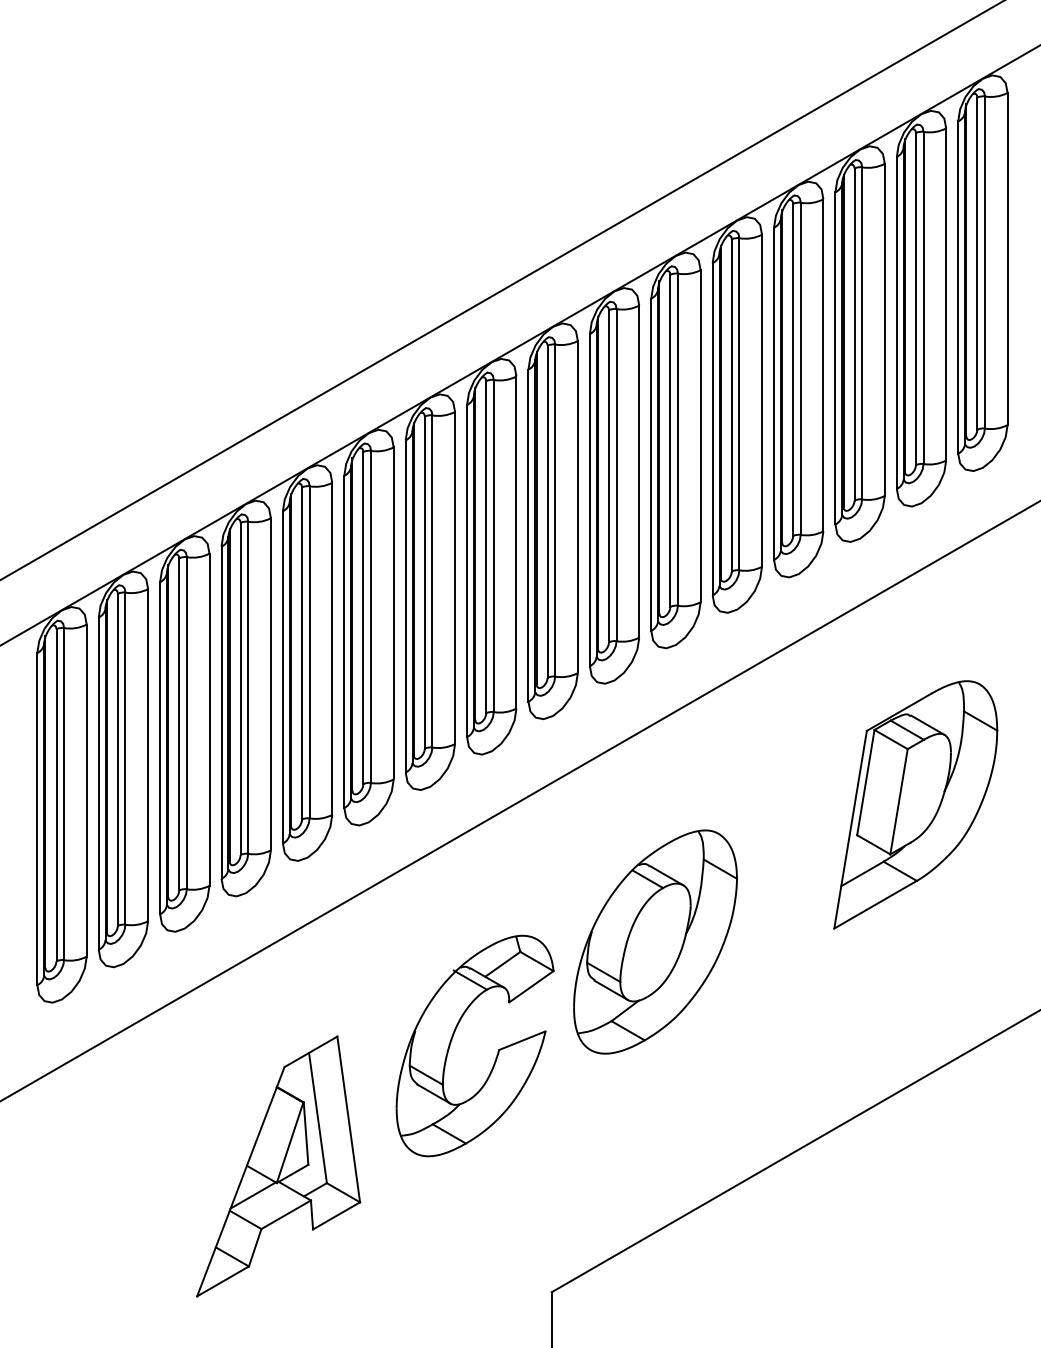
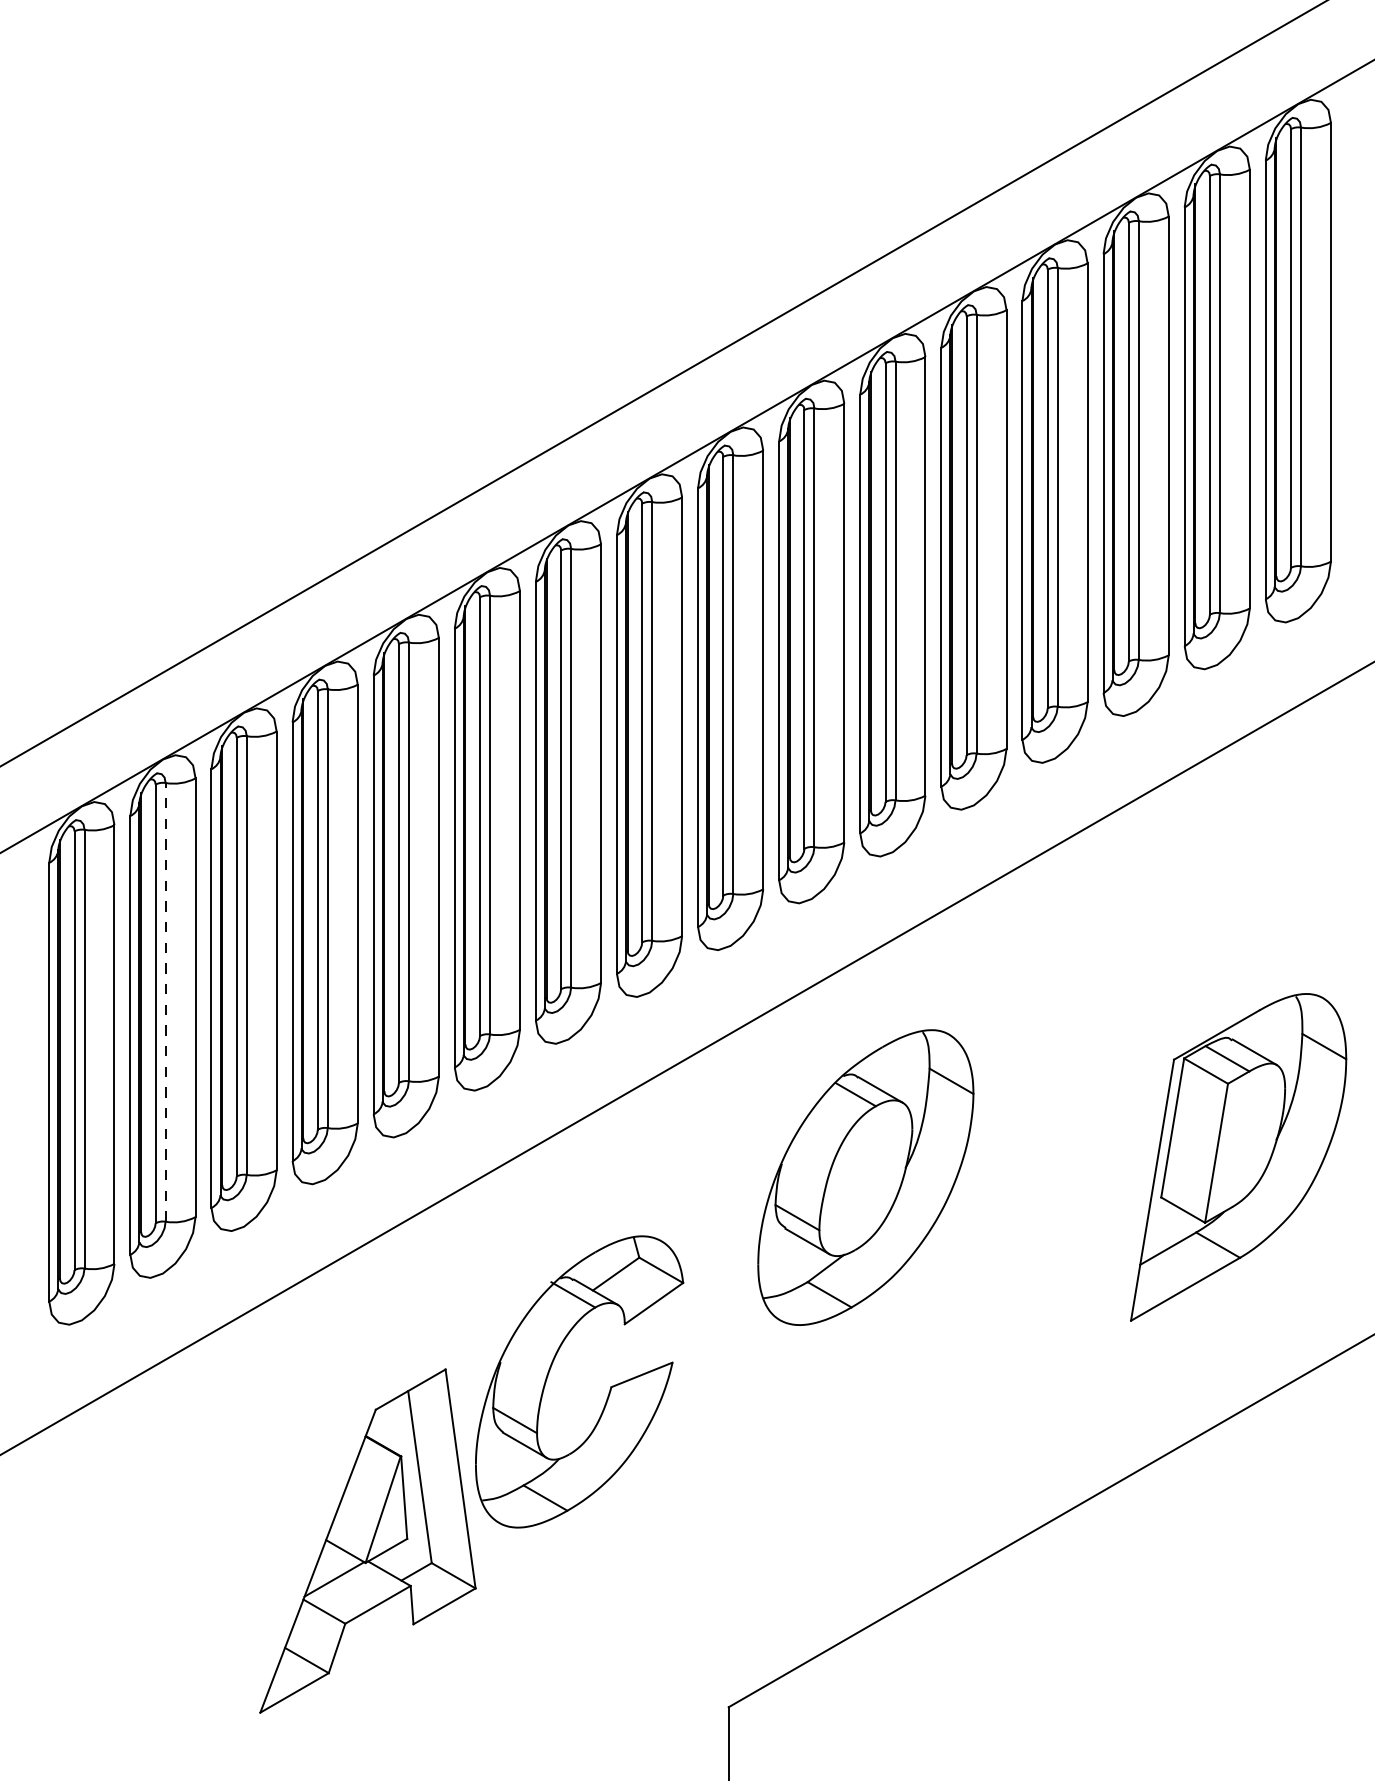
line: (125, 758) -> (165, 1001), solid -> dashed
part: (915, 804) -> (1238, 1157), moved
part: (655, 941) -> (865, 1177), moved
part: (453, 1037) -> (550, 1370), moved

